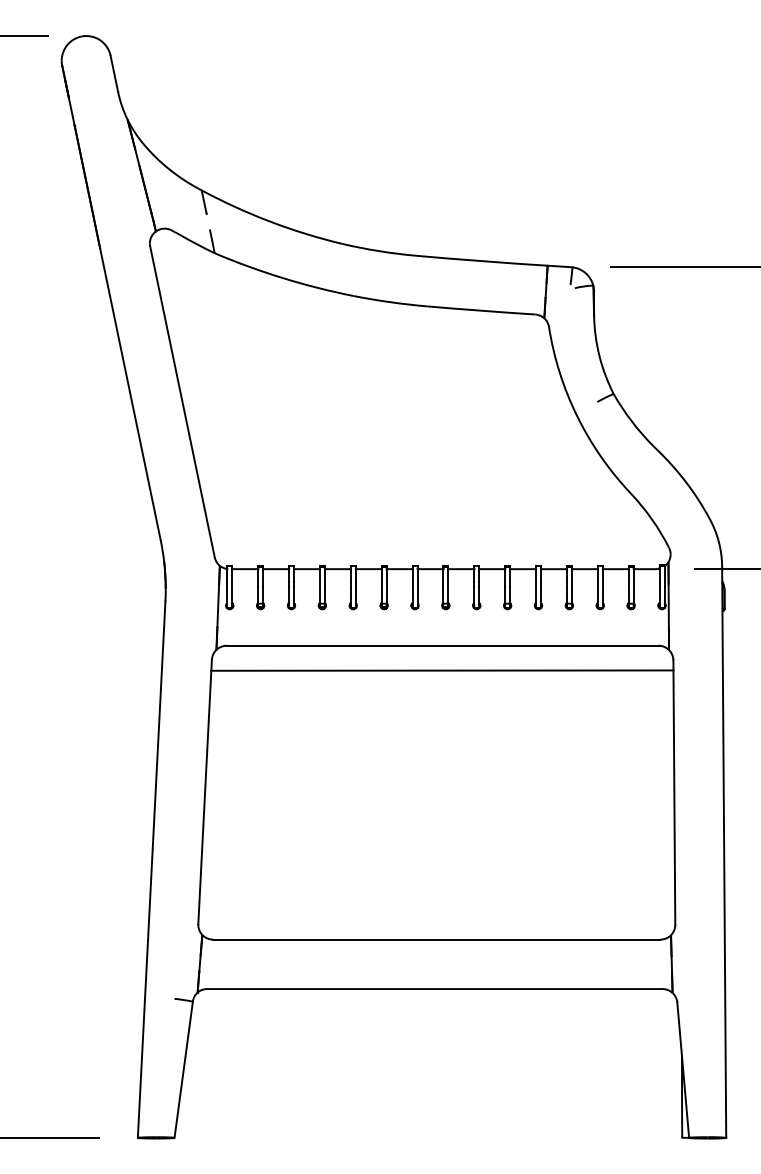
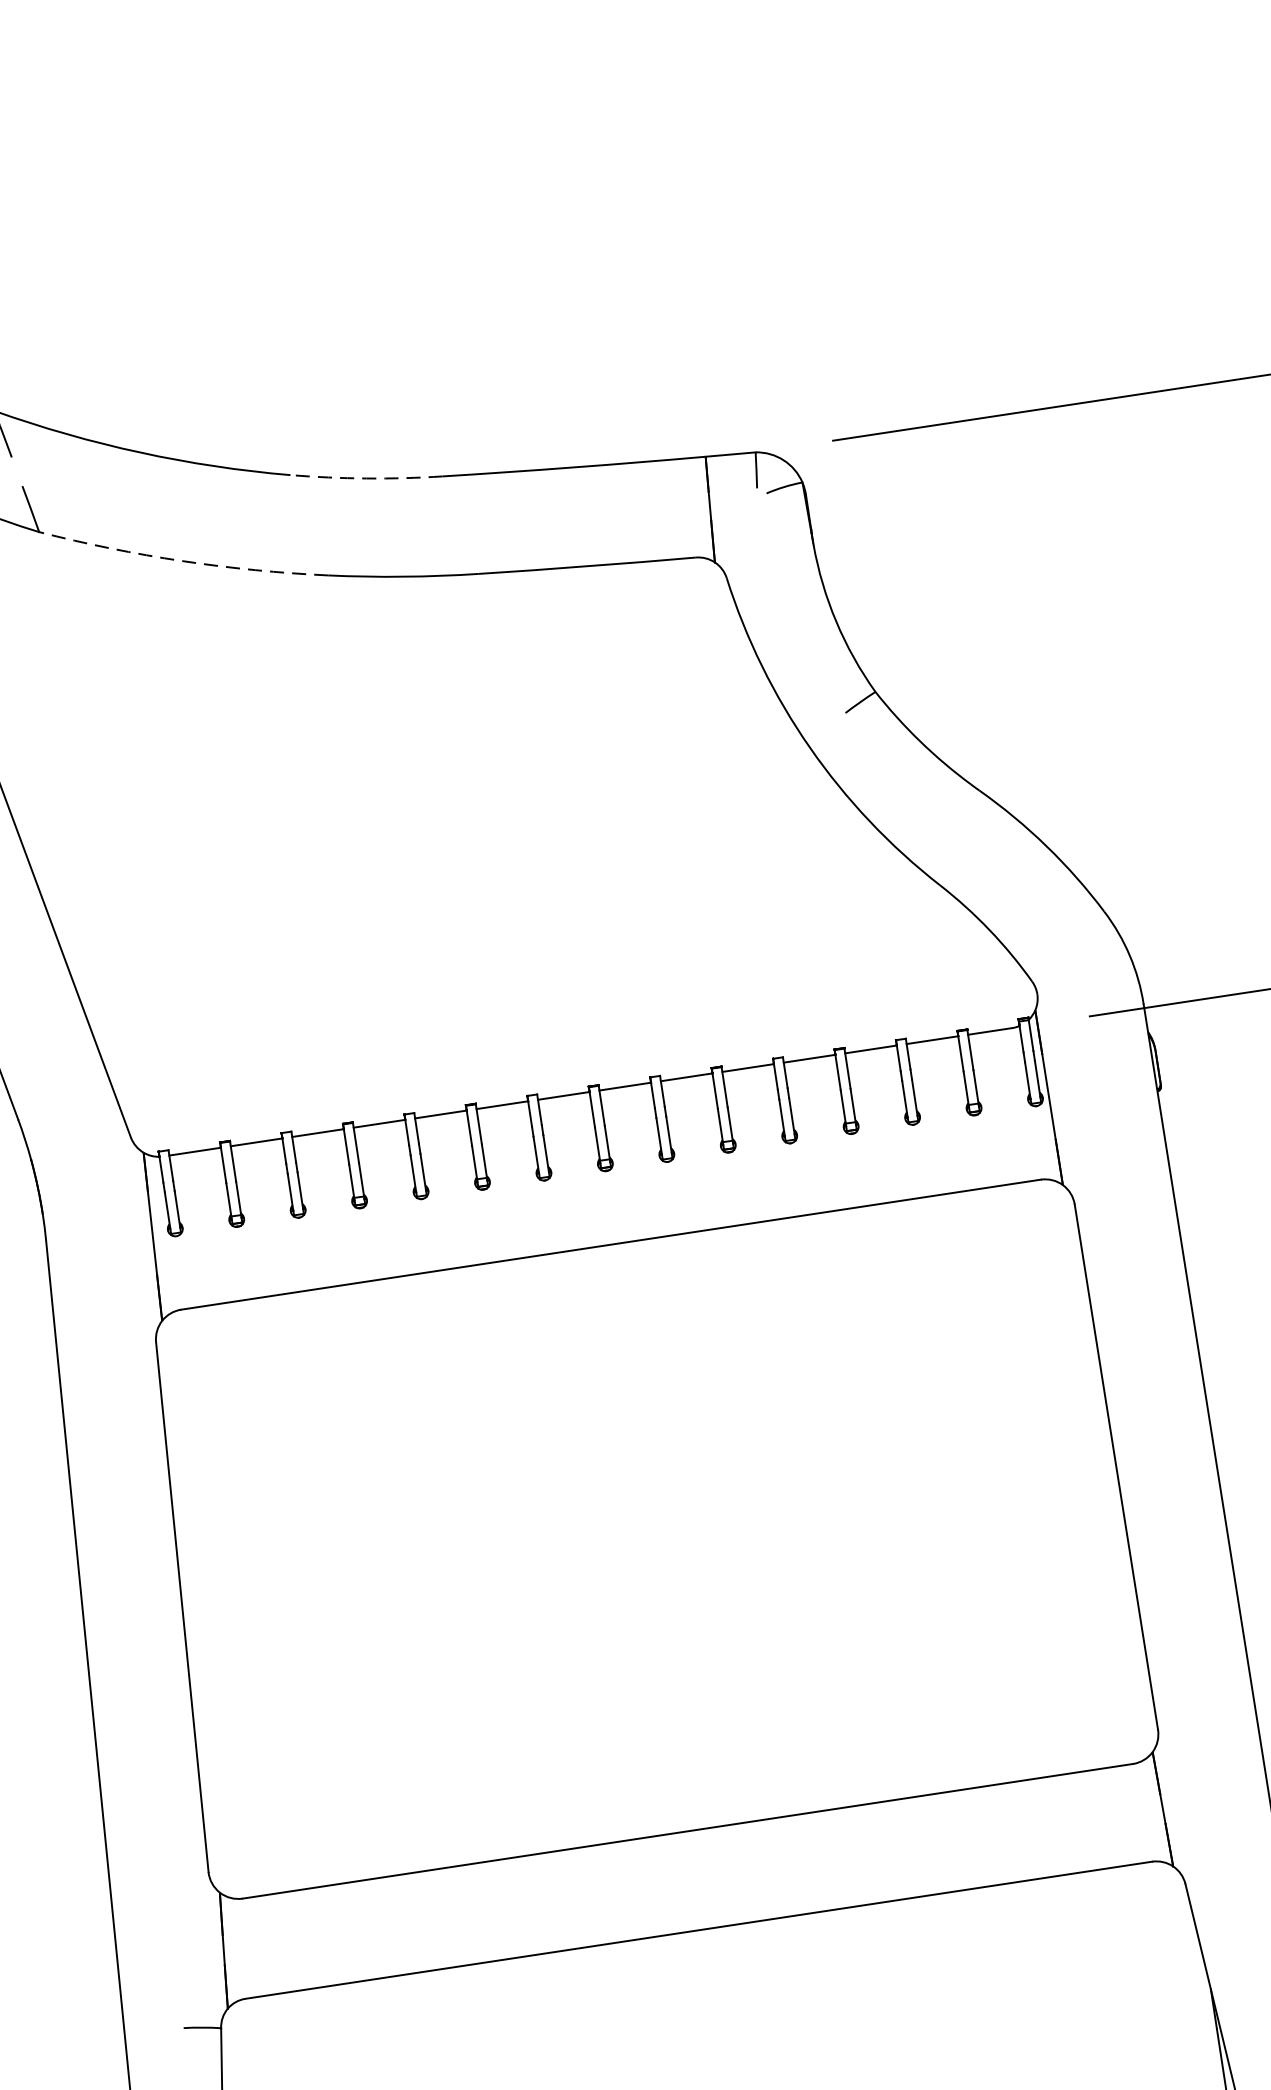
arc: (379, 251) -> (366, 479), solid -> dashed
arc: (282, 278) -> (181, 561), solid -> dashed
line: (442, 670) -> (618, 1293), removed

